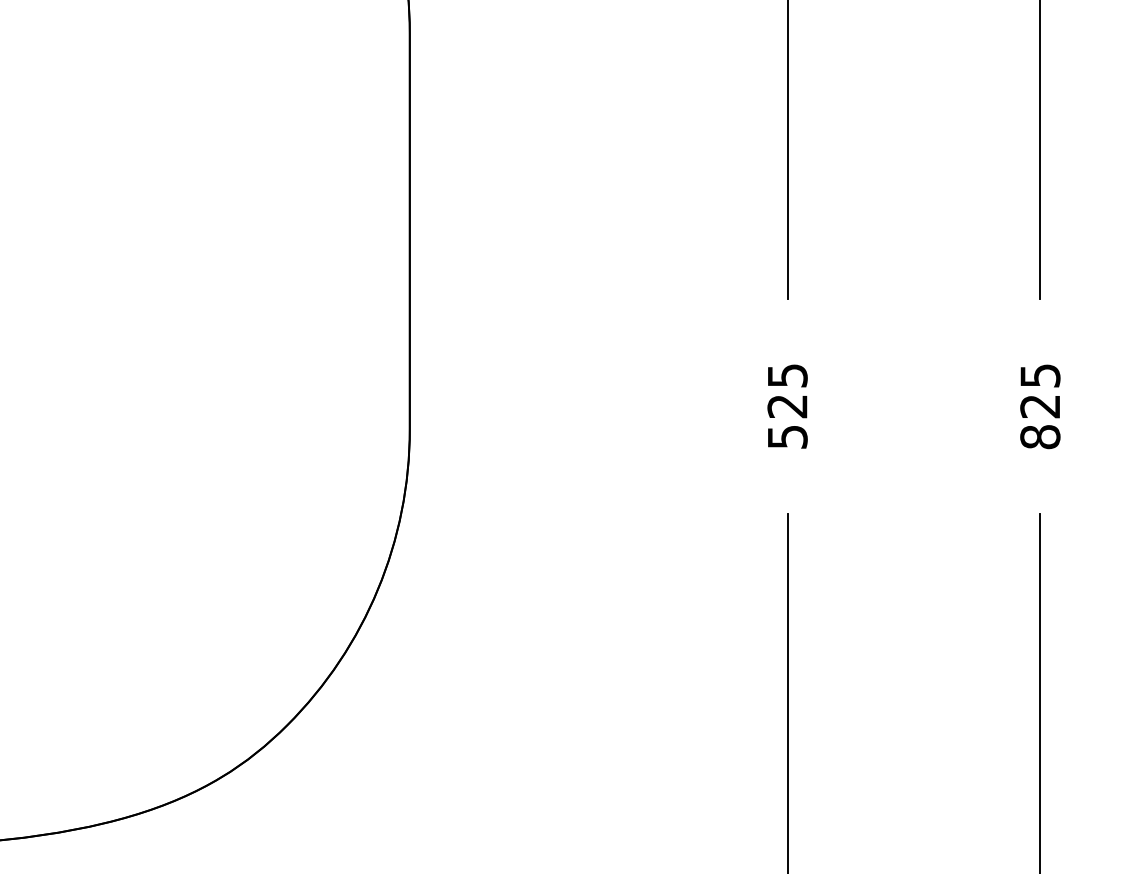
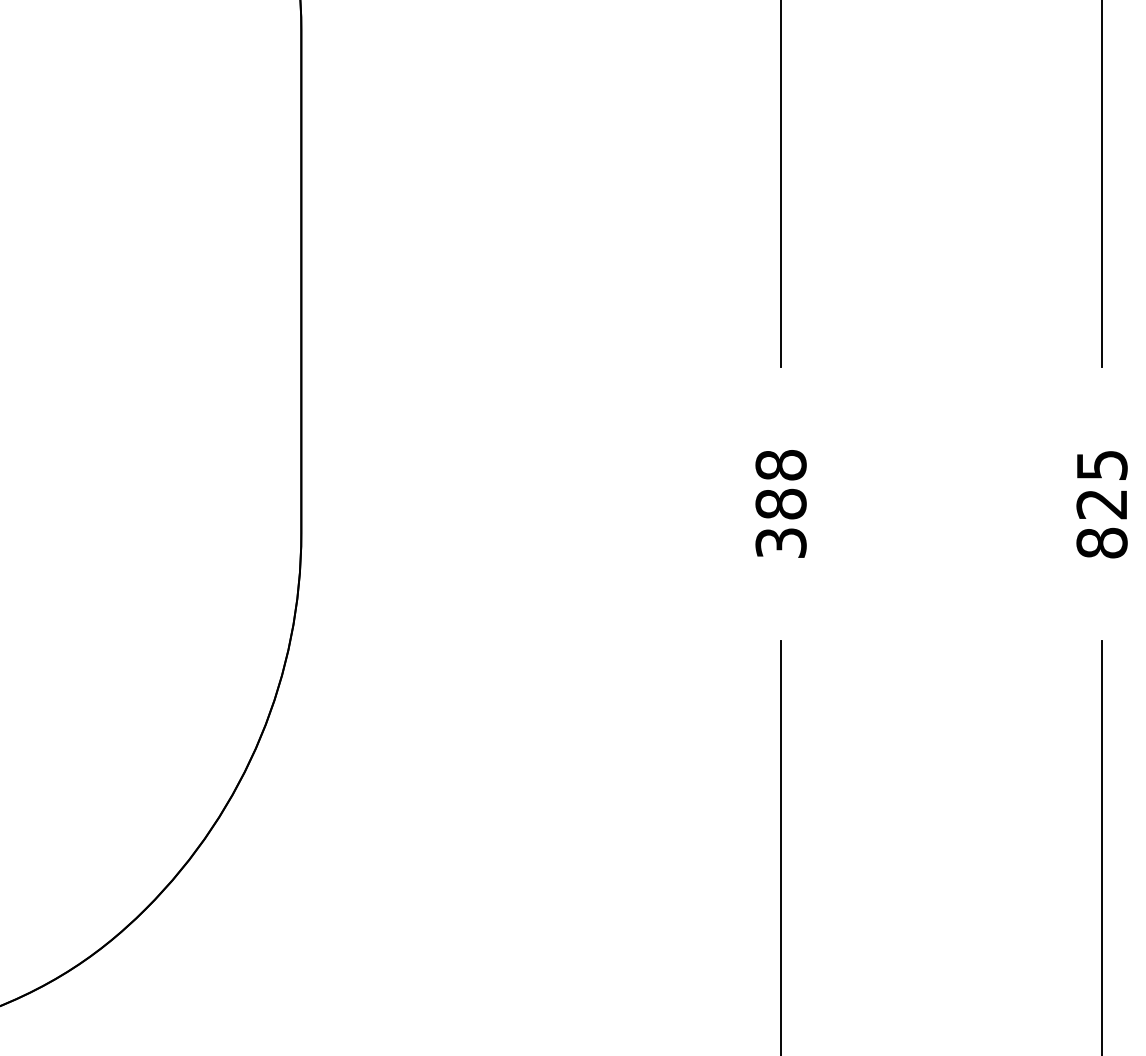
text: (787, 405) -> (780, 502), 525 -> 388

